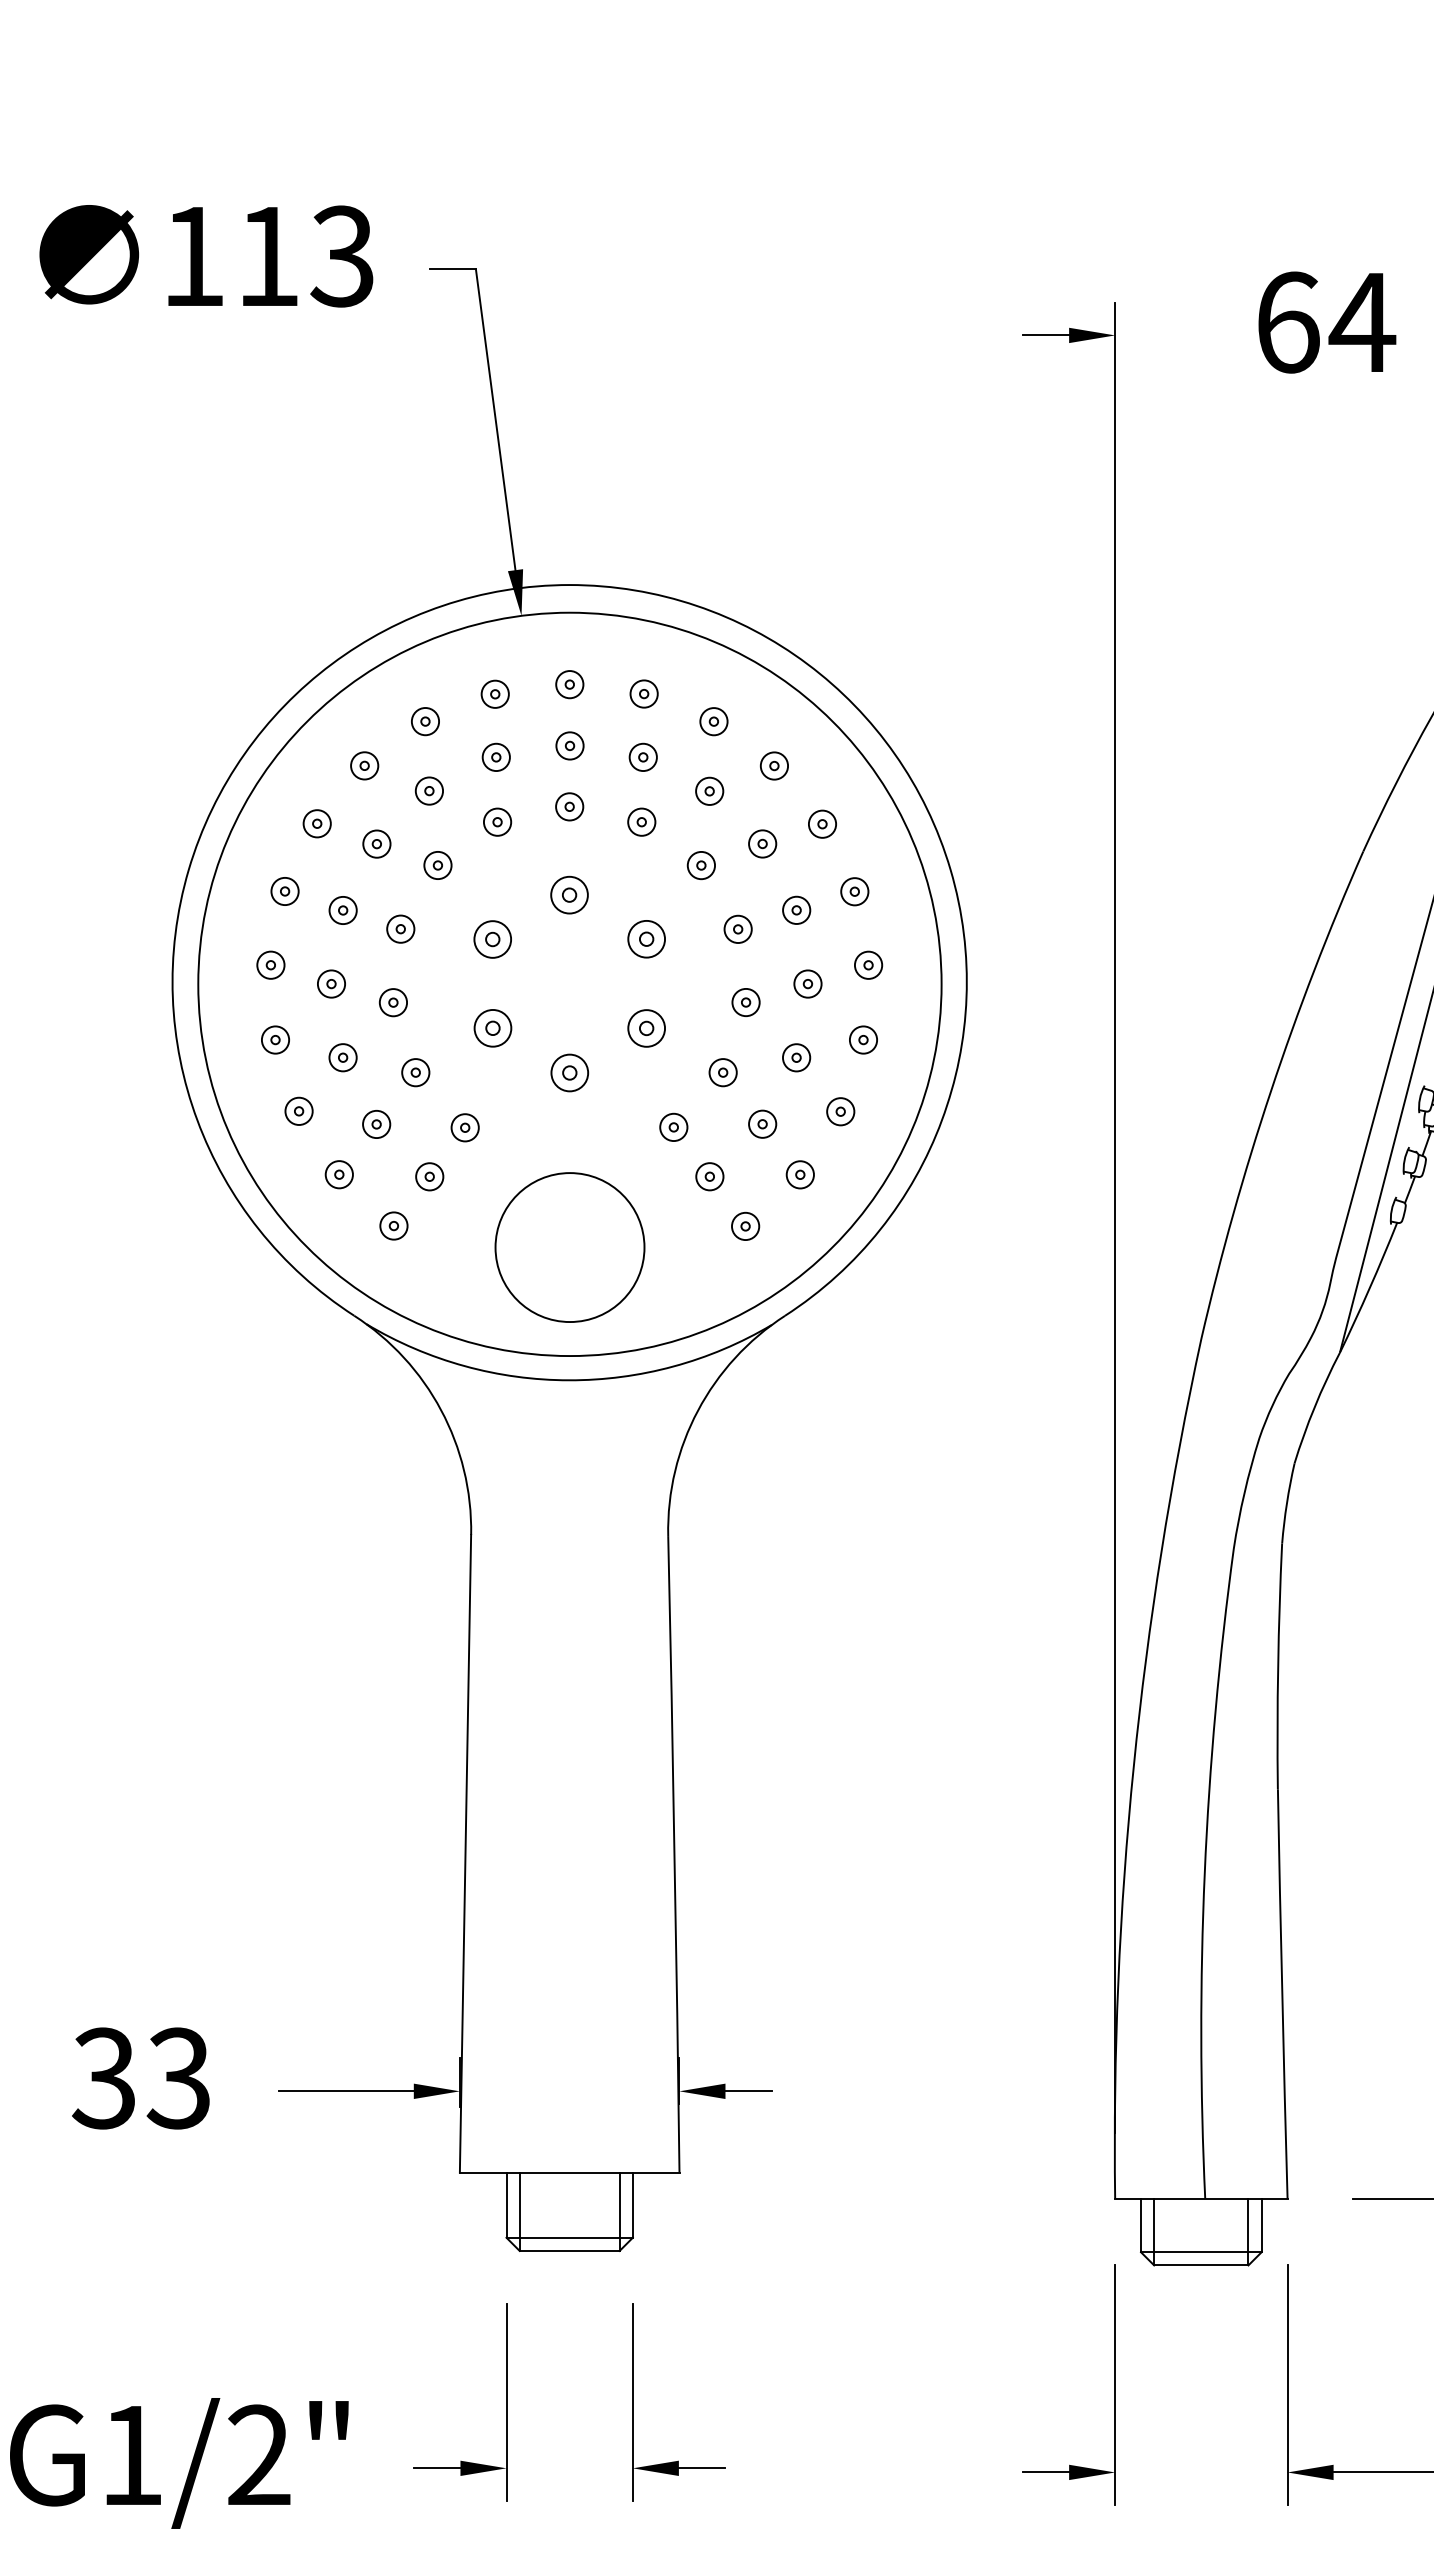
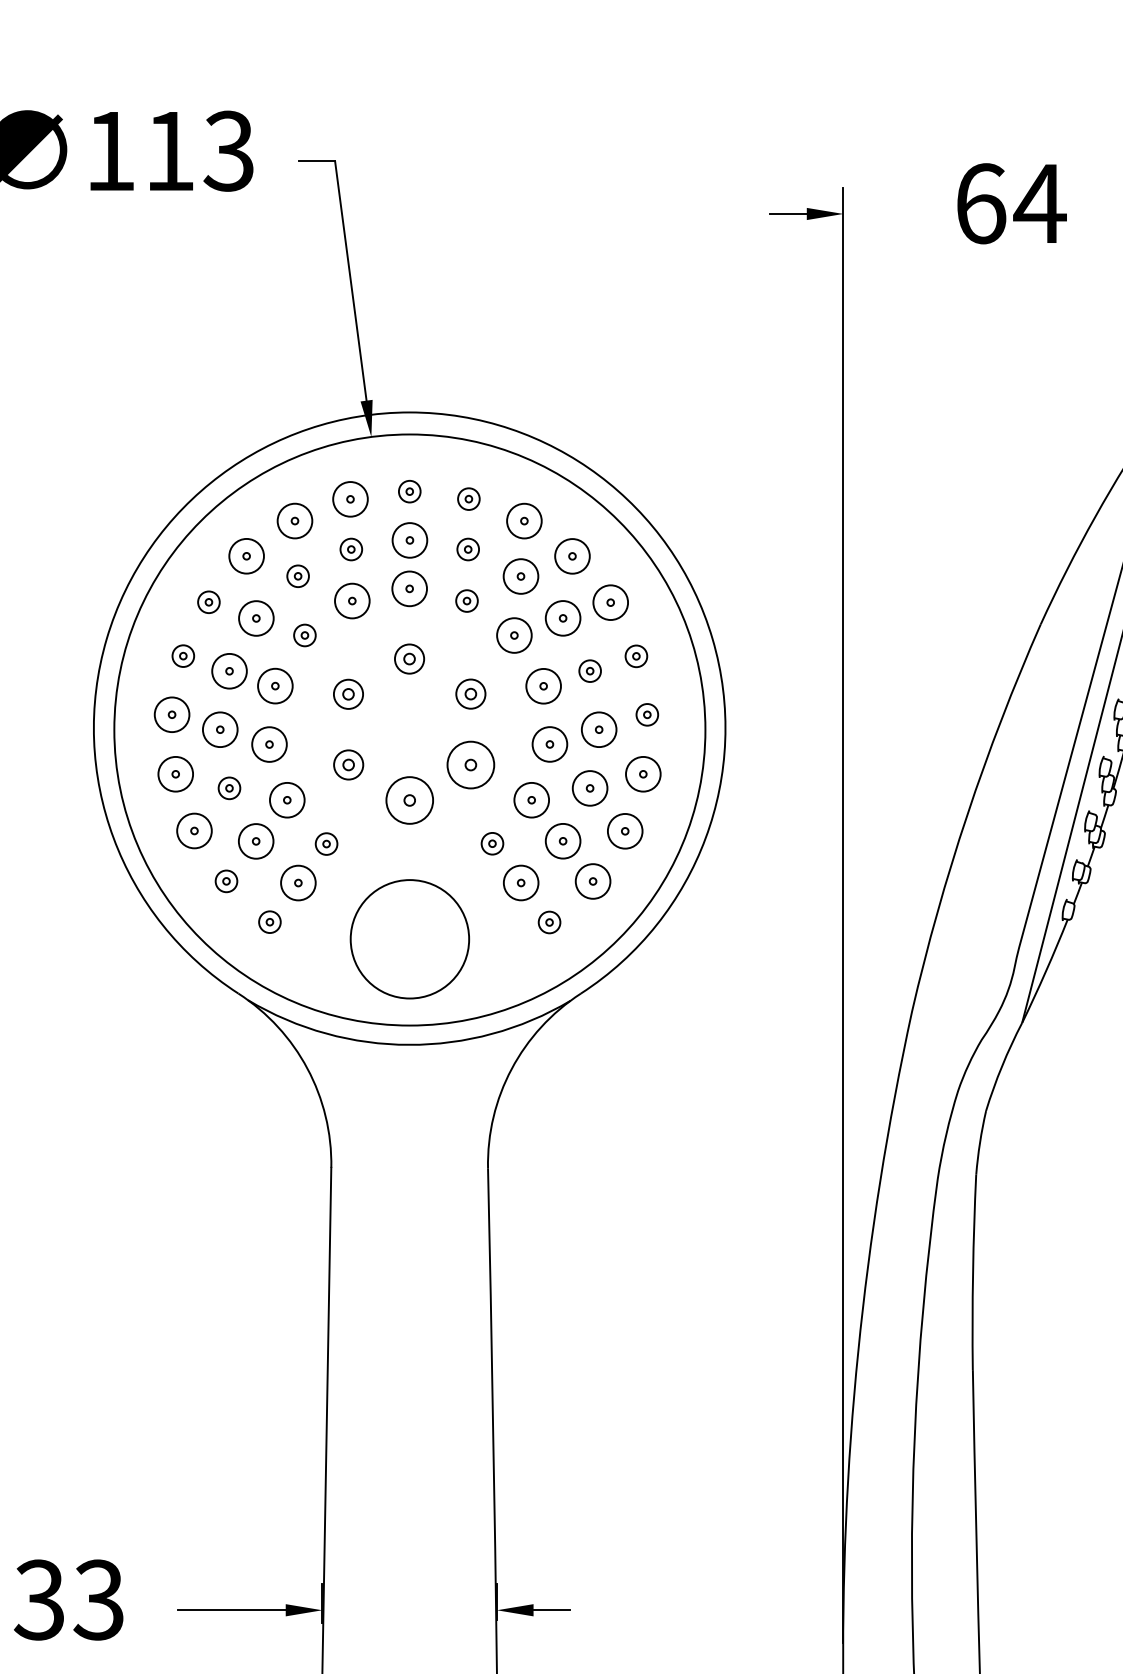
circle: (494, 693) -> (349, 498), size x1.6
circle: (425, 721) -> (295, 520), size x1.6
circle: (713, 721) -> (524, 520), size x1.6
circle: (569, 745) -> (409, 540), size x1.6
circle: (364, 765) -> (246, 555), size x1.6
circle: (774, 765) -> (572, 555), size x1.6
circle: (709, 790) -> (520, 575), size x1.6
circle: (569, 806) -> (409, 588), size x1.6
circle: (497, 821) -> (352, 600), size x1.6
circle: (822, 823) -> (610, 602), size x1.6
circle: (376, 843) -> (256, 617), size x1.6
circle: (762, 843) -> (563, 617), size x1.6
circle: (701, 865) -> (514, 635), size x1.6
circle: (342, 910) -> (229, 671), size x1.6
circle: (400, 928) -> (275, 685), size x1.6
circle: (737, 929) -> (543, 686), size x1.6
circle: (270, 964) -> (171, 714), size x1.6
circle: (331, 983) -> (220, 729), size x1.6
circle: (807, 983) -> (598, 729), size x1.6
circle: (393, 1002) -> (269, 744), size x1.6
circle: (745, 1002) -> (549, 744), size x1.6
circle: (646, 1028) -> (470, 765), size x1.6
circle: (275, 1039) -> (175, 773), size x1.6
circle: (863, 1039) -> (643, 773), size x1.6
circle: (796, 1057) -> (590, 788), size x1.6
circle: (415, 1072) -> (287, 800), size x1.6
circle: (569, 1072) -> (409, 800), size x1.6
circle: (722, 1072) -> (531, 800), size x1.6
circle: (298, 1110) -> (194, 830), size x1.6
circle: (840, 1111) -> (625, 831), size x1.6
circle: (762, 1123) -> (563, 840), size x1.6
circle: (376, 1124) -> (256, 841), size x1.6
circle: (799, 1174) -> (592, 881), size x1.6
circle: (429, 1176) -> (298, 882), size x1.6
circle: (709, 1176) -> (520, 882), size x1.6

